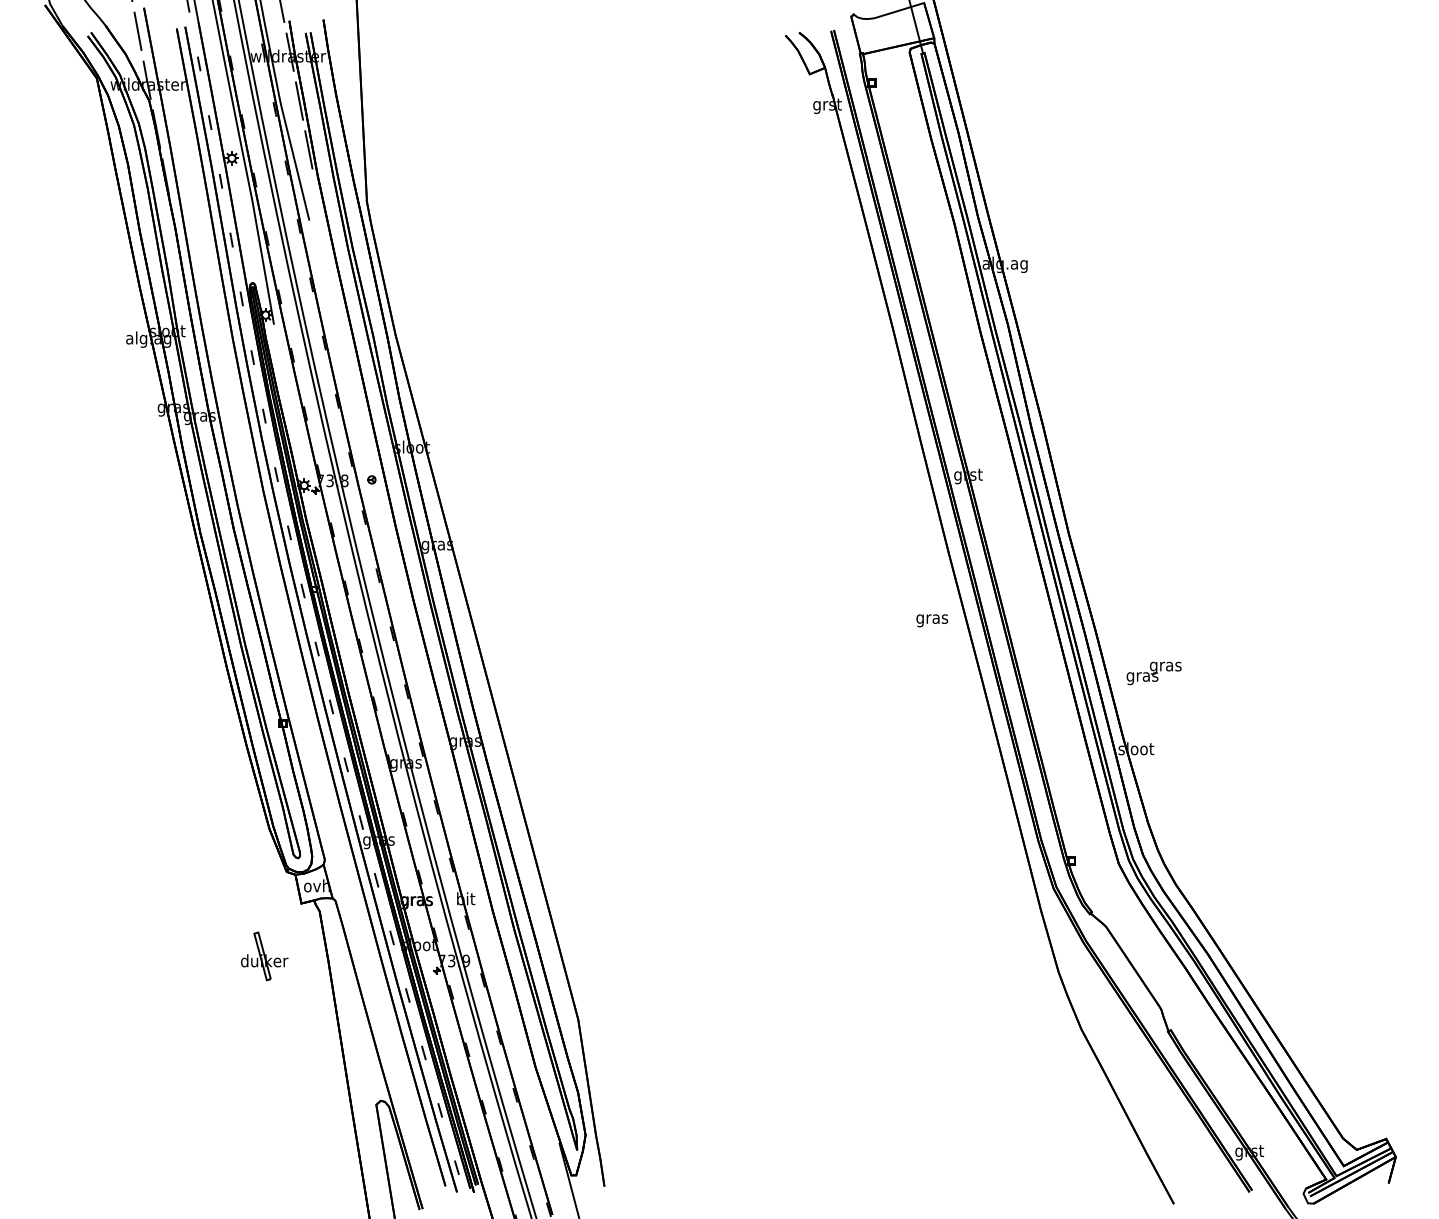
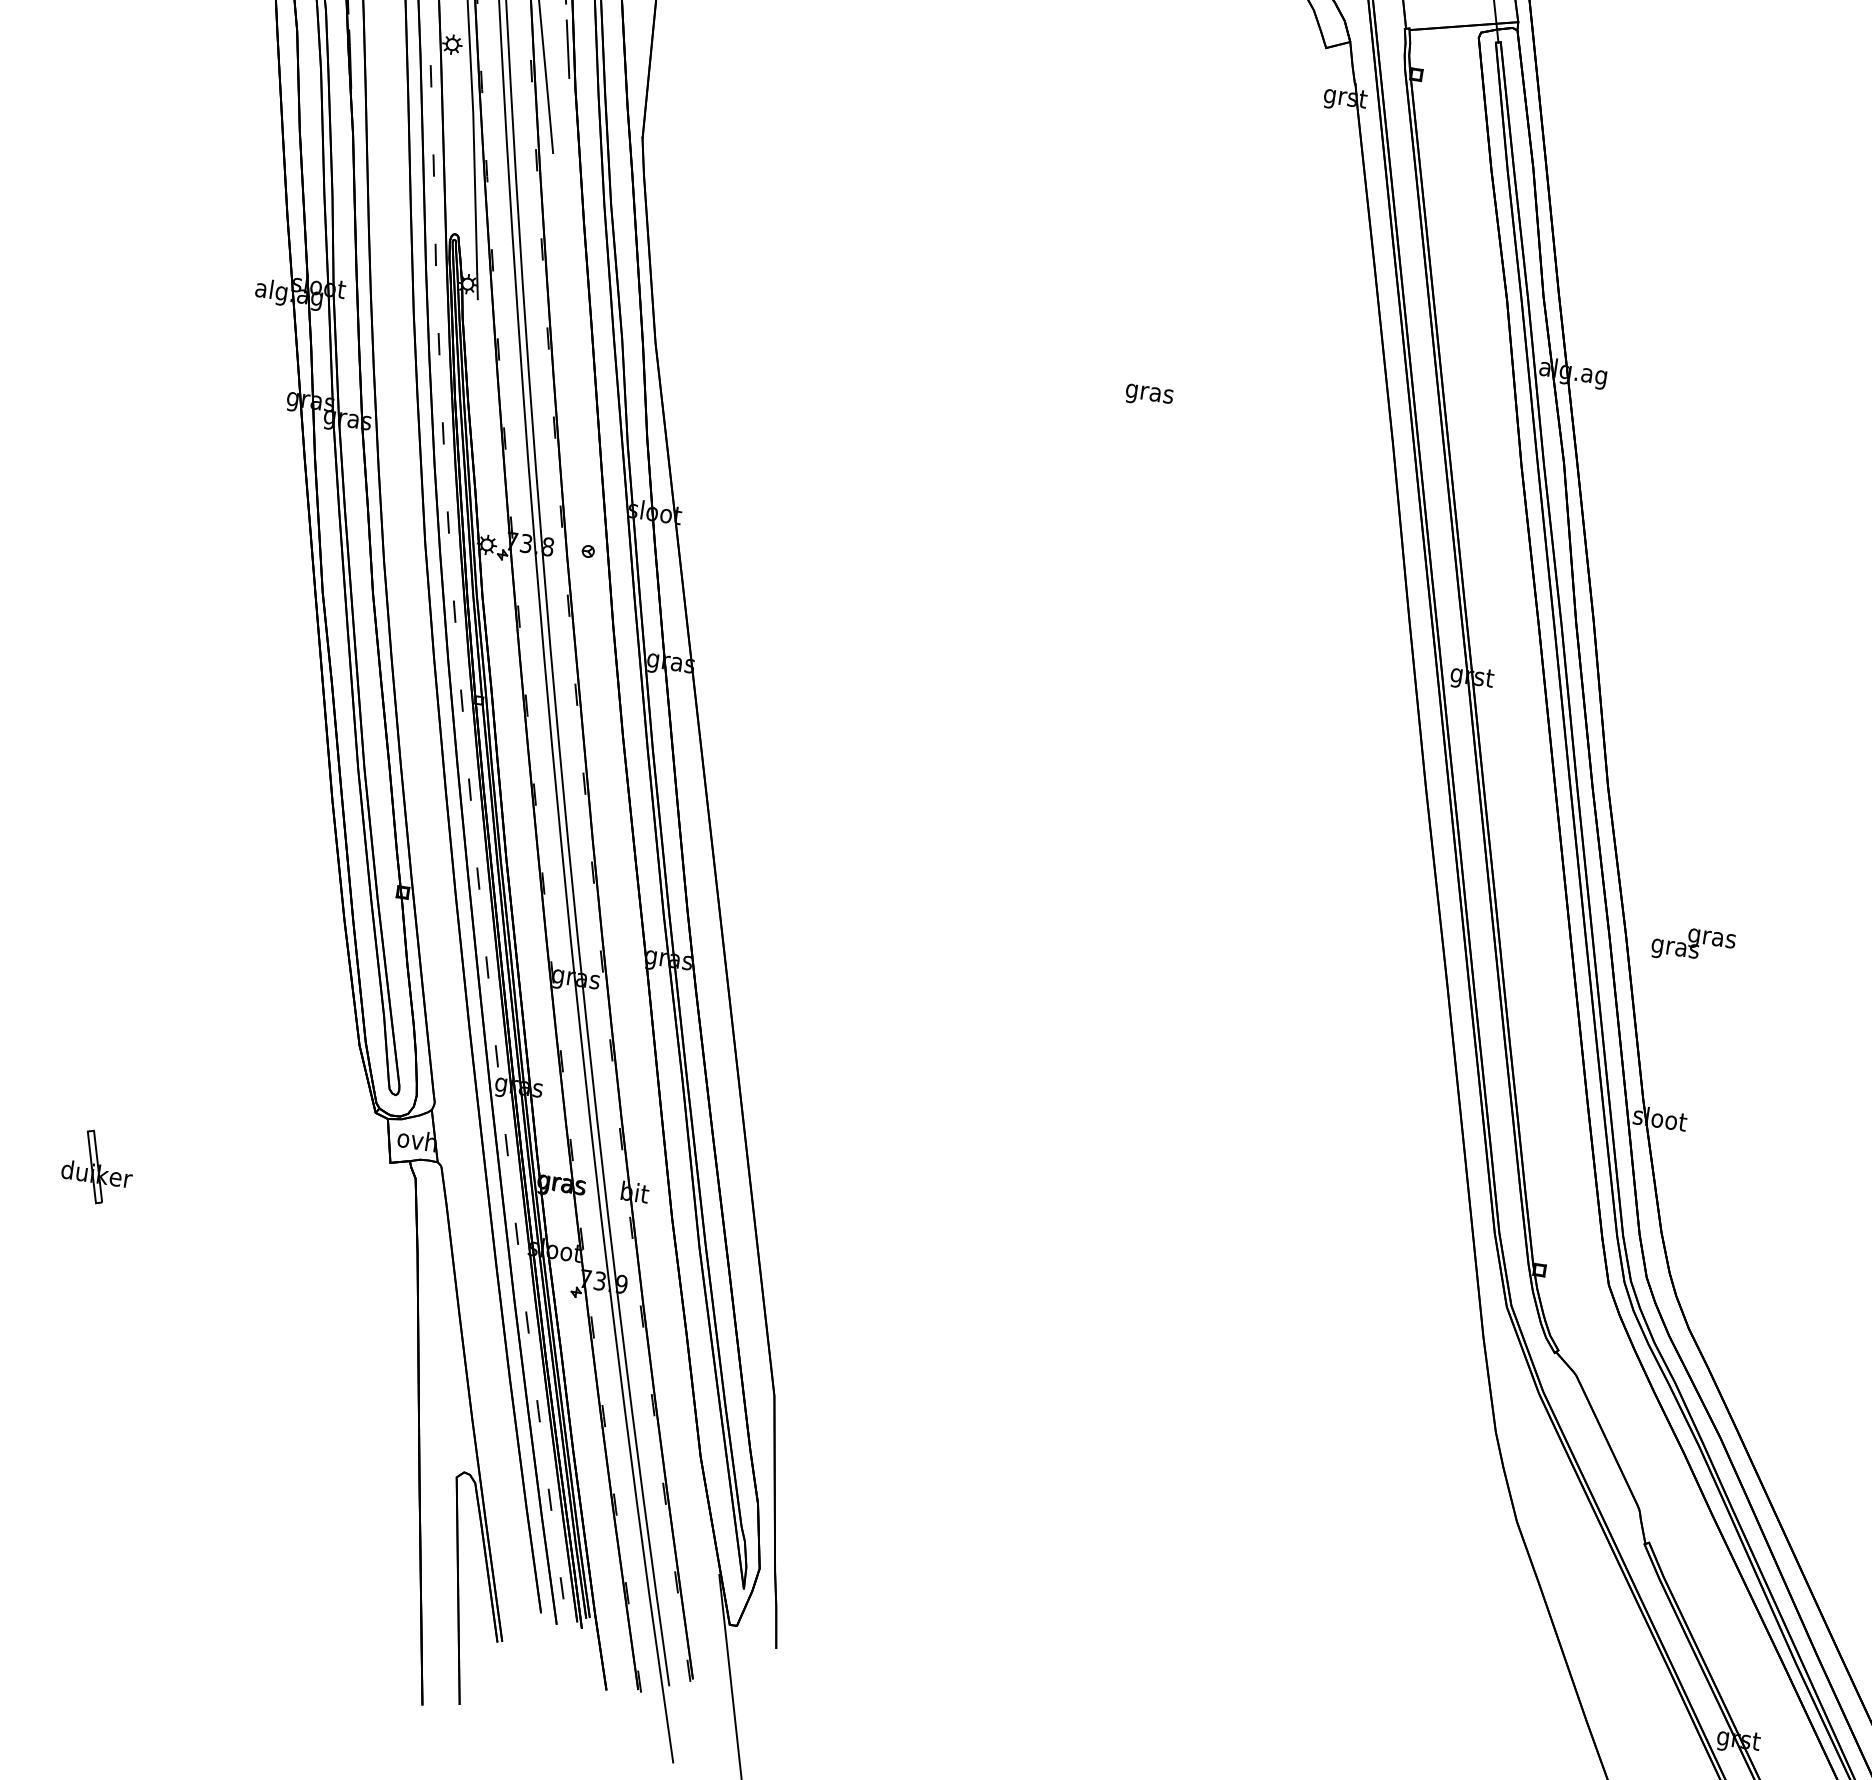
text: (932, 620) -> (1149, 395), moved
text: (1153, 673) -> (1692, 945), moved
part: (264, 956) -> (97, 1167), moved

